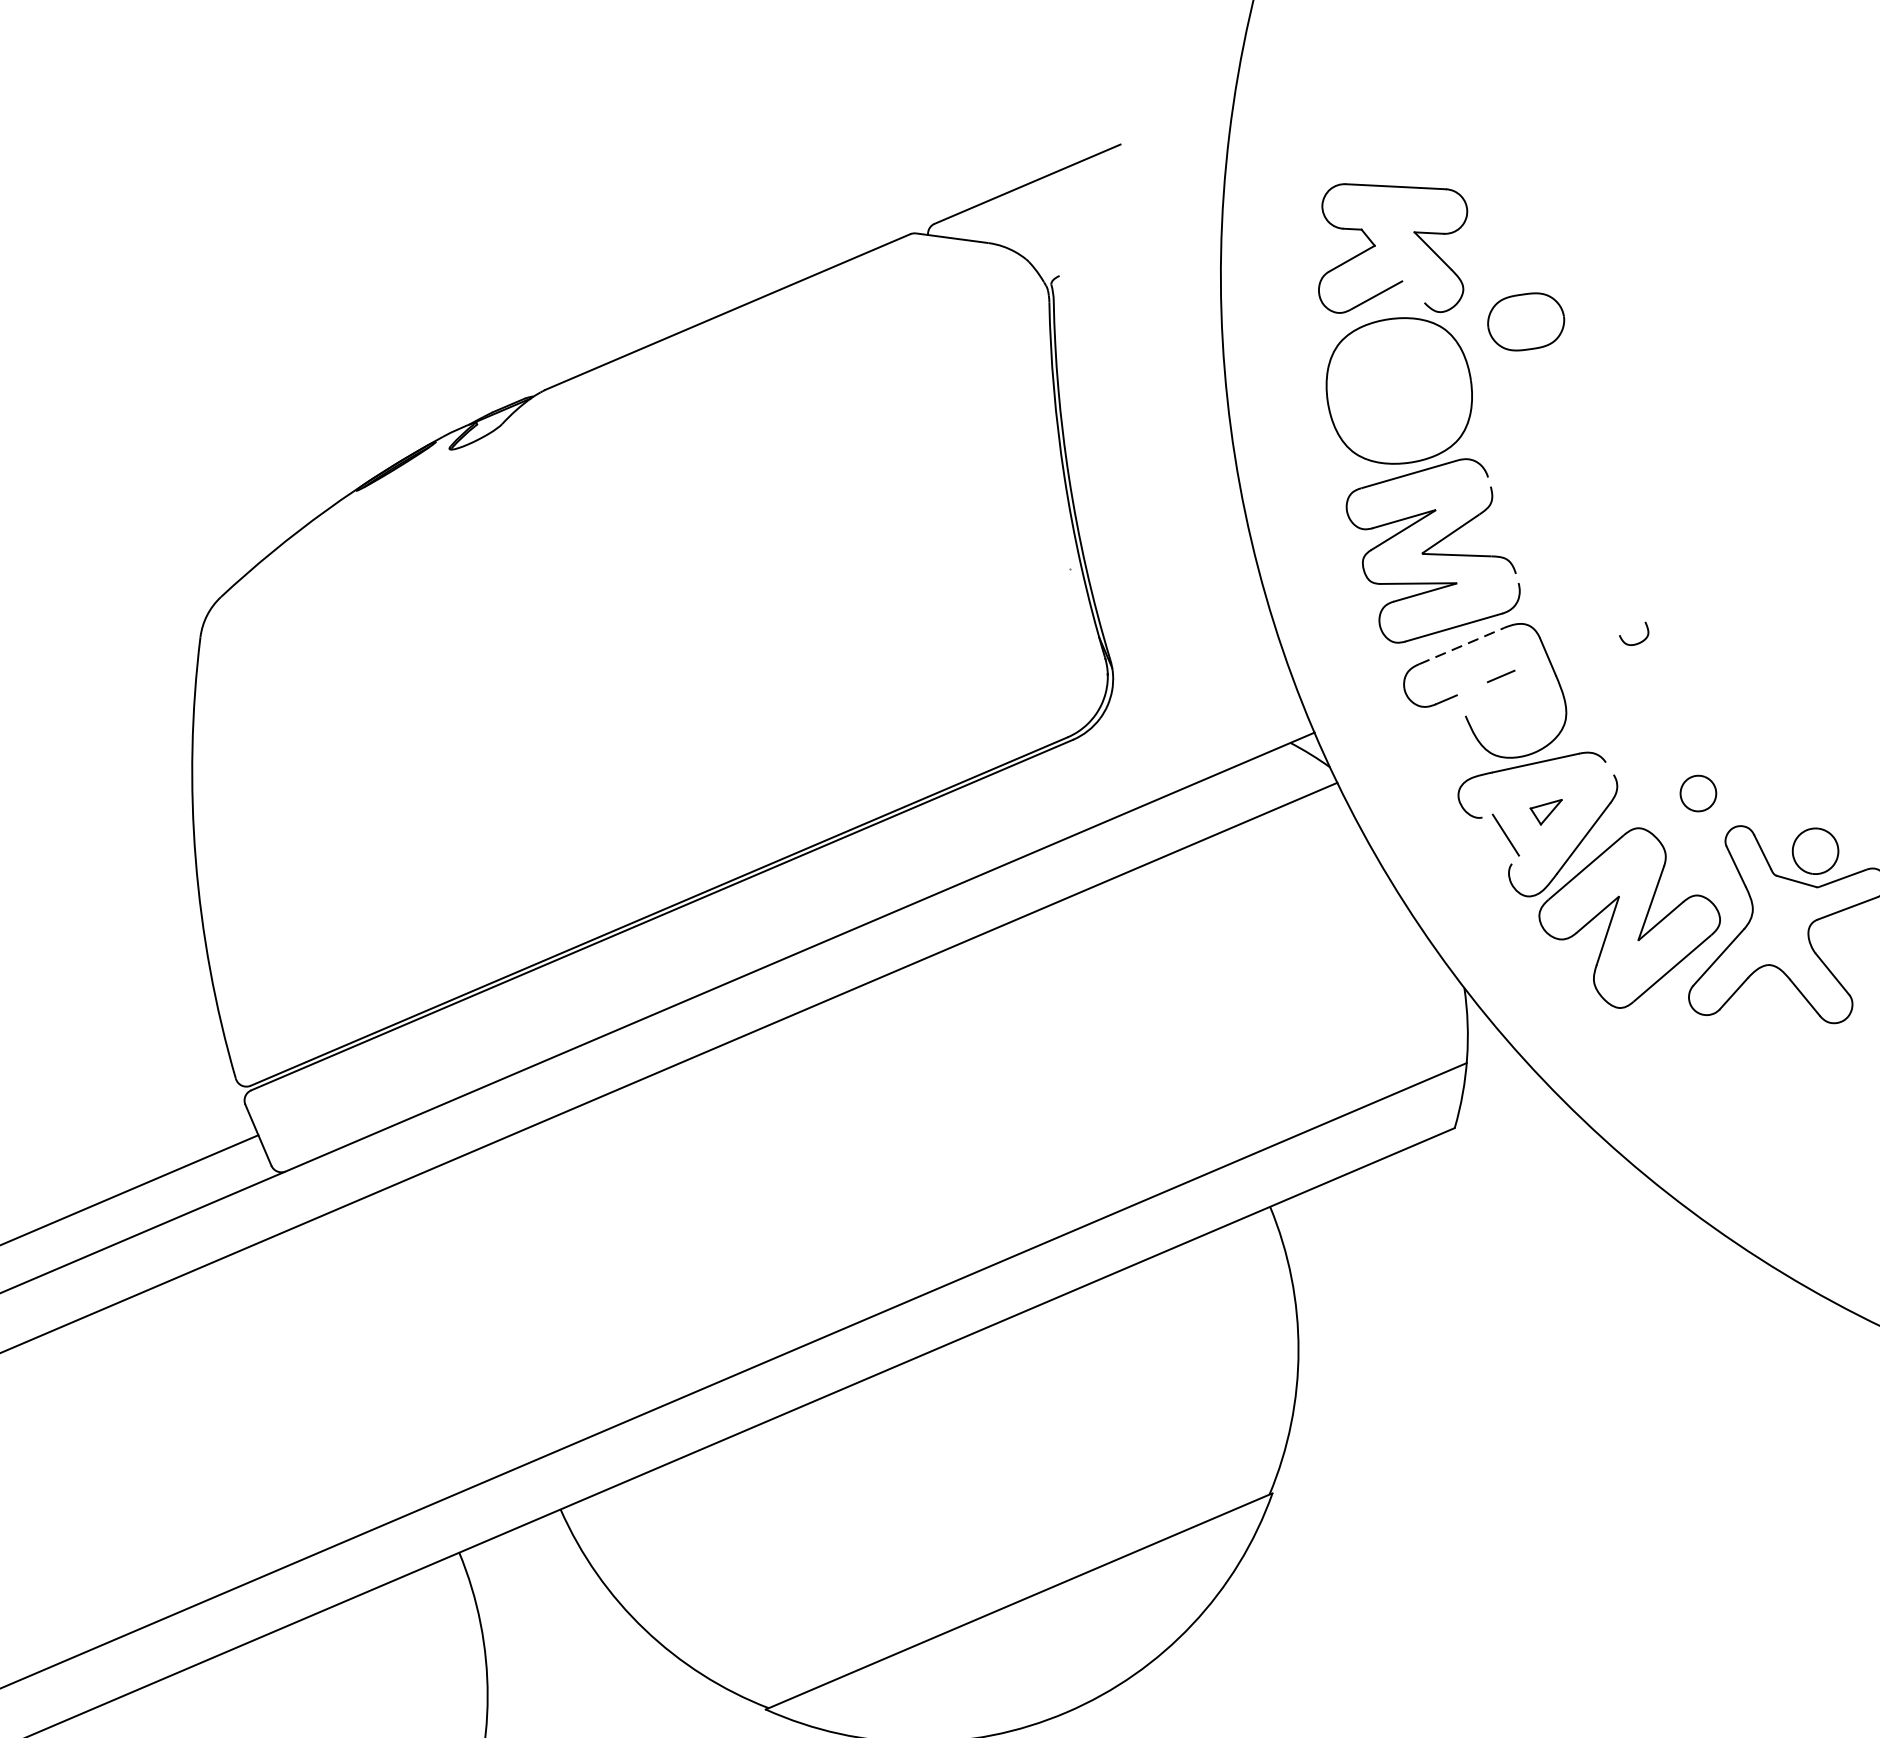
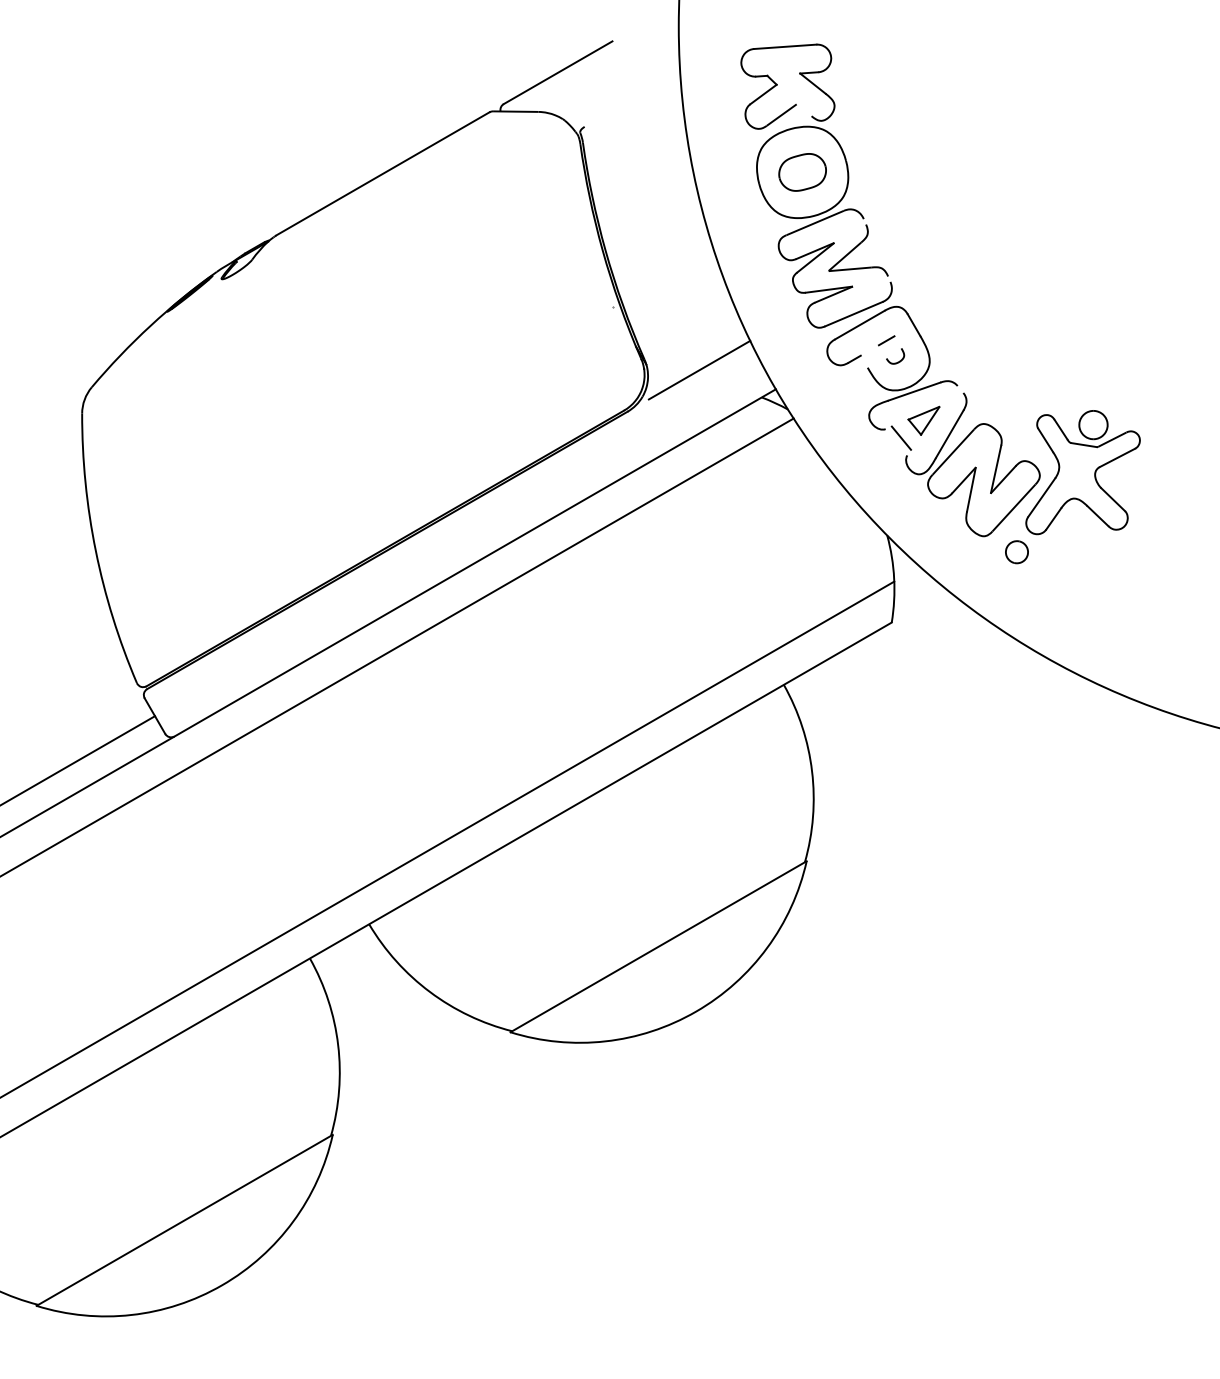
part: (1525, 322) -> (802, 172), moved
curve: (1636, 642) -> (897, 361), moved
line: (1462, 646) -> (860, 325), dashed -> solid
line: (1196, 686) -> (699, 369), added
part: (1697, 793) -> (1016, 552), moved
part: (1544, 811) -> (923, 420), size x1.67

